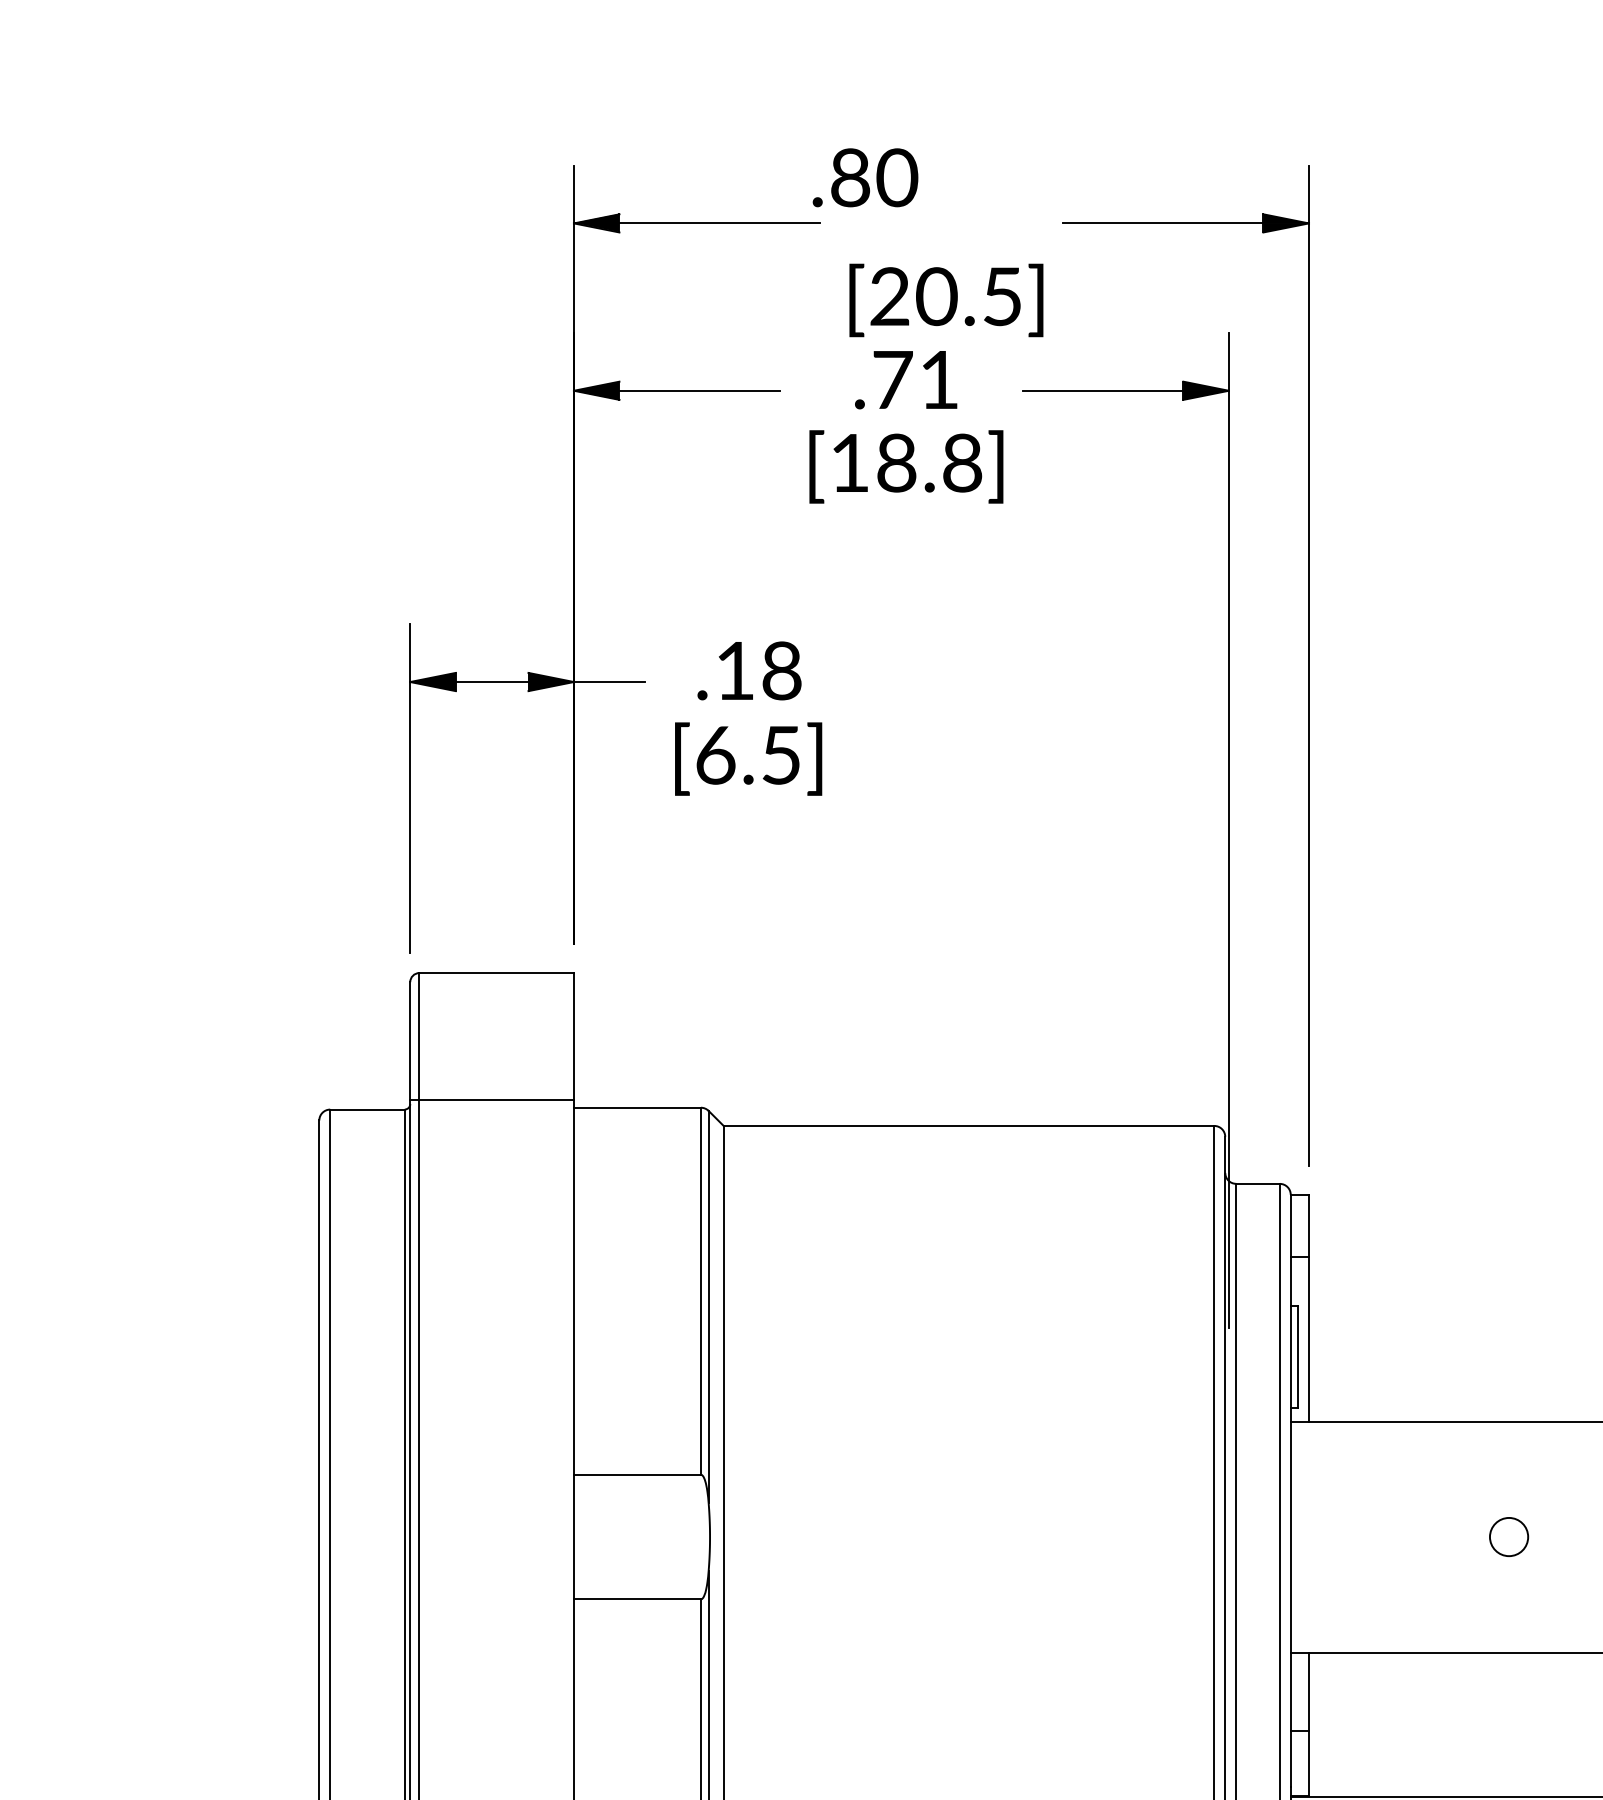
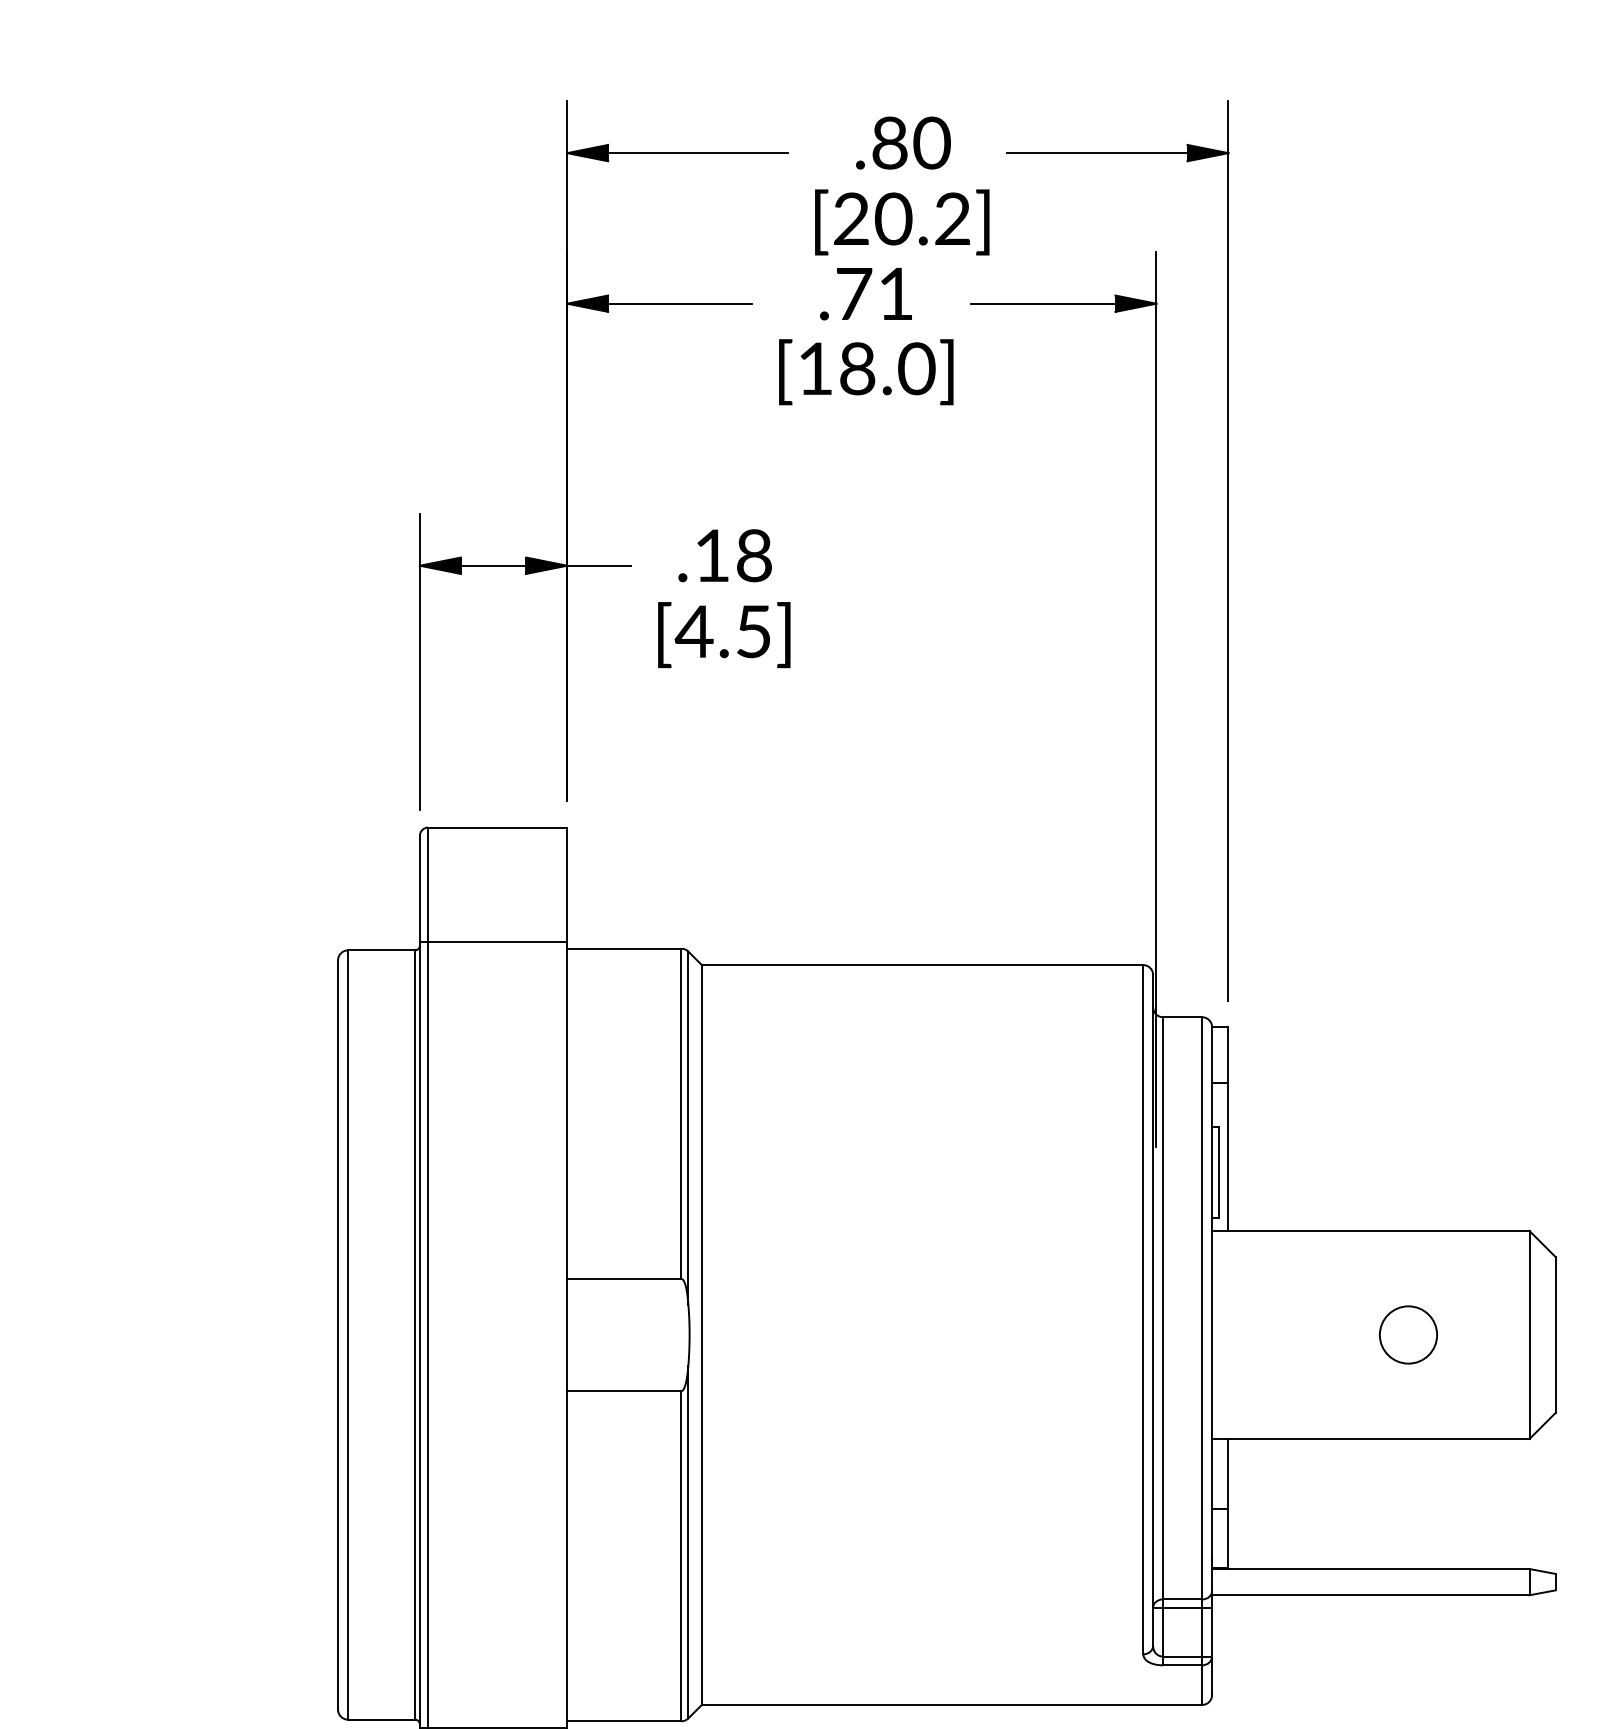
text: (865, 177) -> (903, 142), moved
text: (1002, 296) -> (952, 218), [20.5] -> [20.2]
text: (962, 462) -> (916, 368), [18.8] -> [18.0]
text: (714, 756) -> (693, 632), [6.5] -> [4.5]
circle: (1509, 1536) -> (1408, 1334), size x1.67

